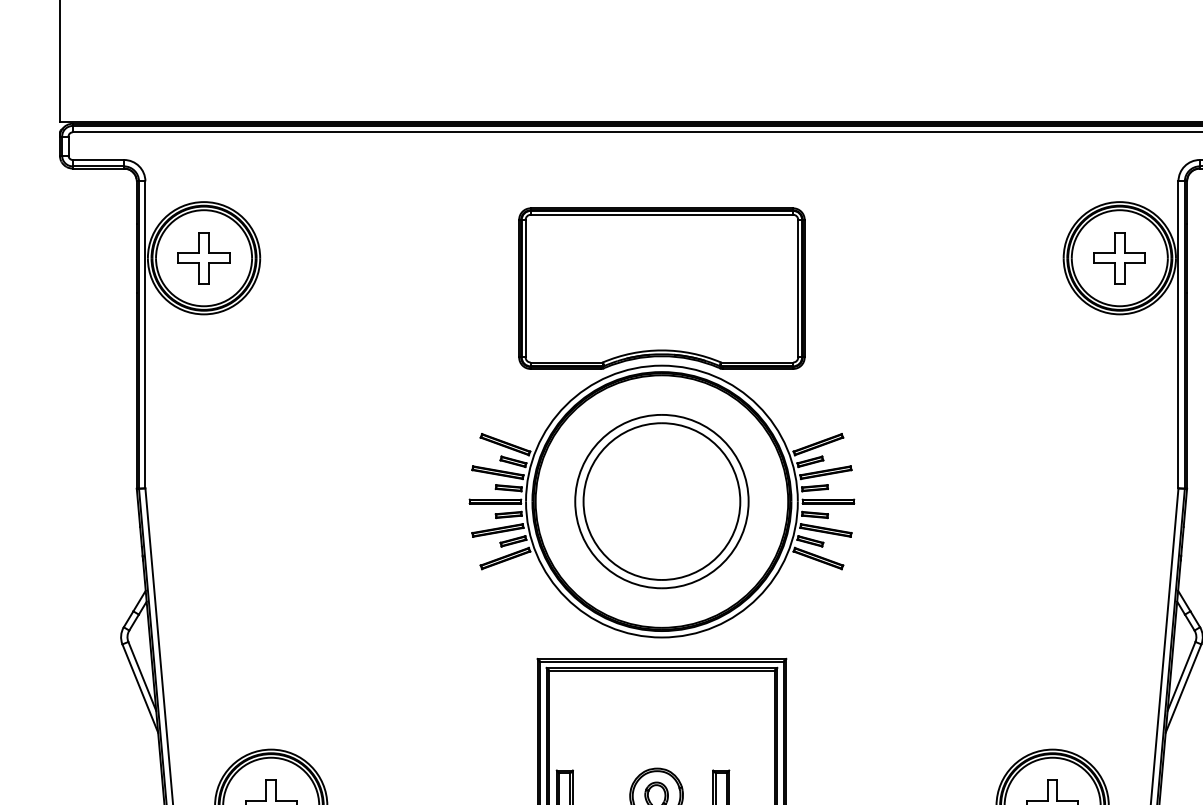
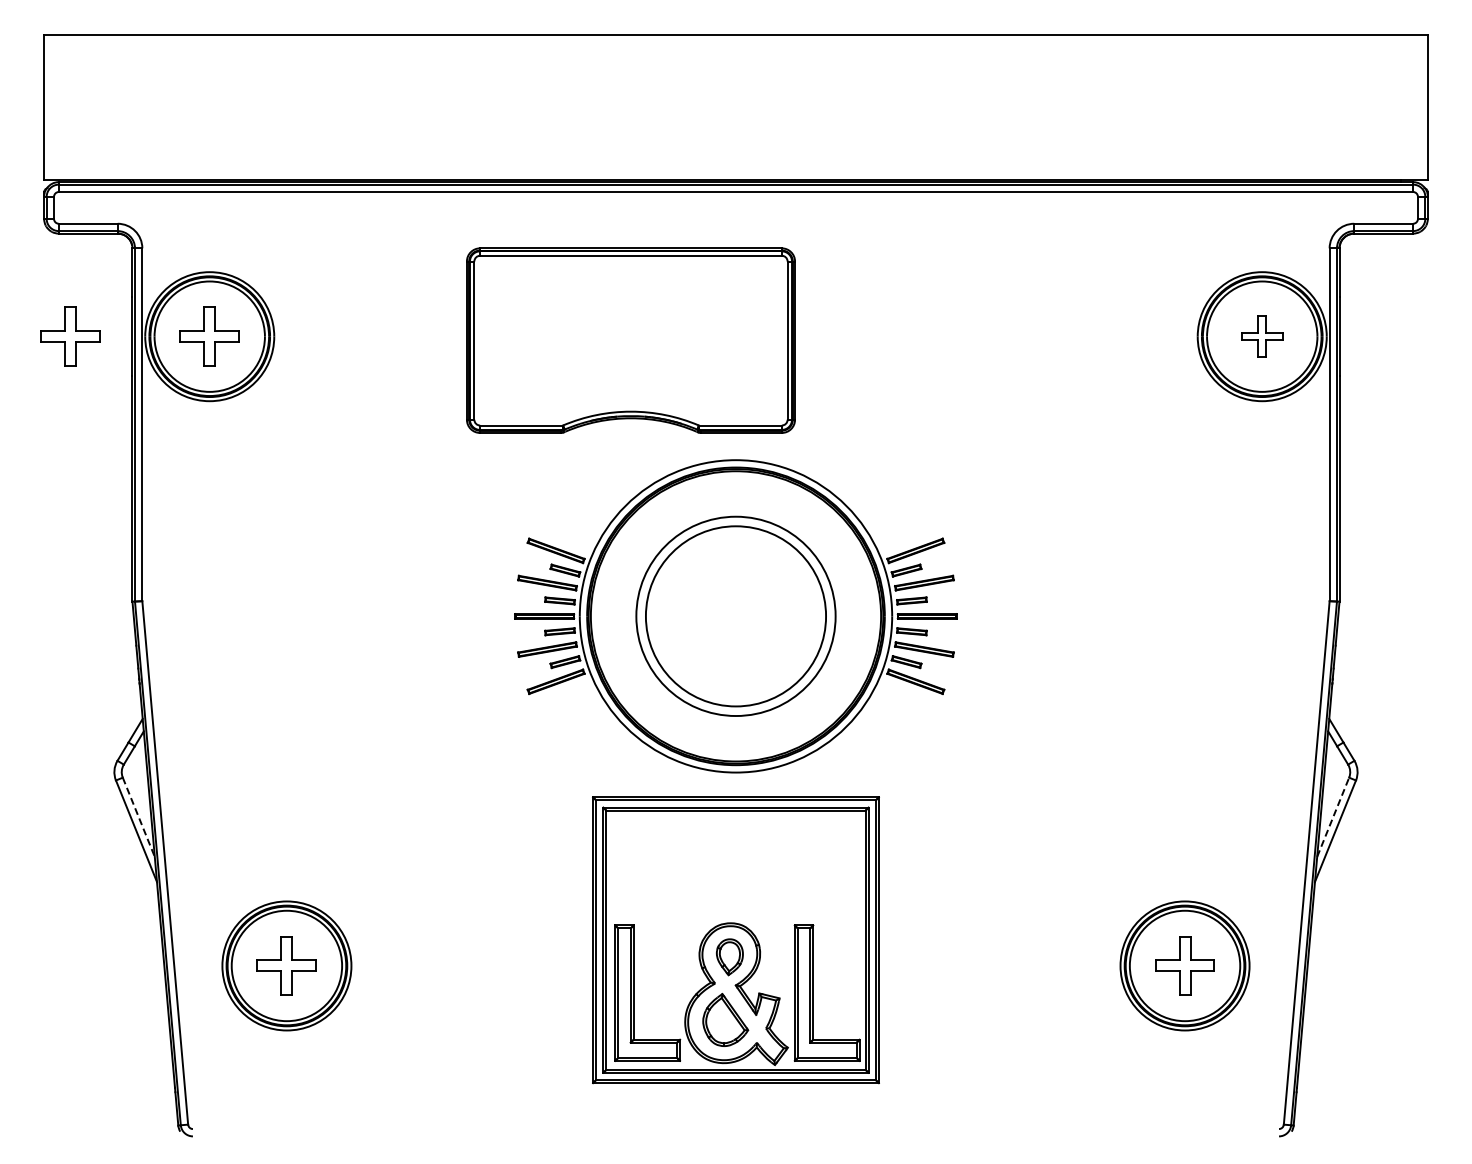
part: (82, 258) -> (70, 336), added
part: (1120, 258) -> (1262, 336), size x0.7
part: (661, 288) -> (630, 340), moved
line: (142, 676) -> (138, 817), solid -> dashed
line: (1181, 676) -> (1333, 817), solid -> dashed

